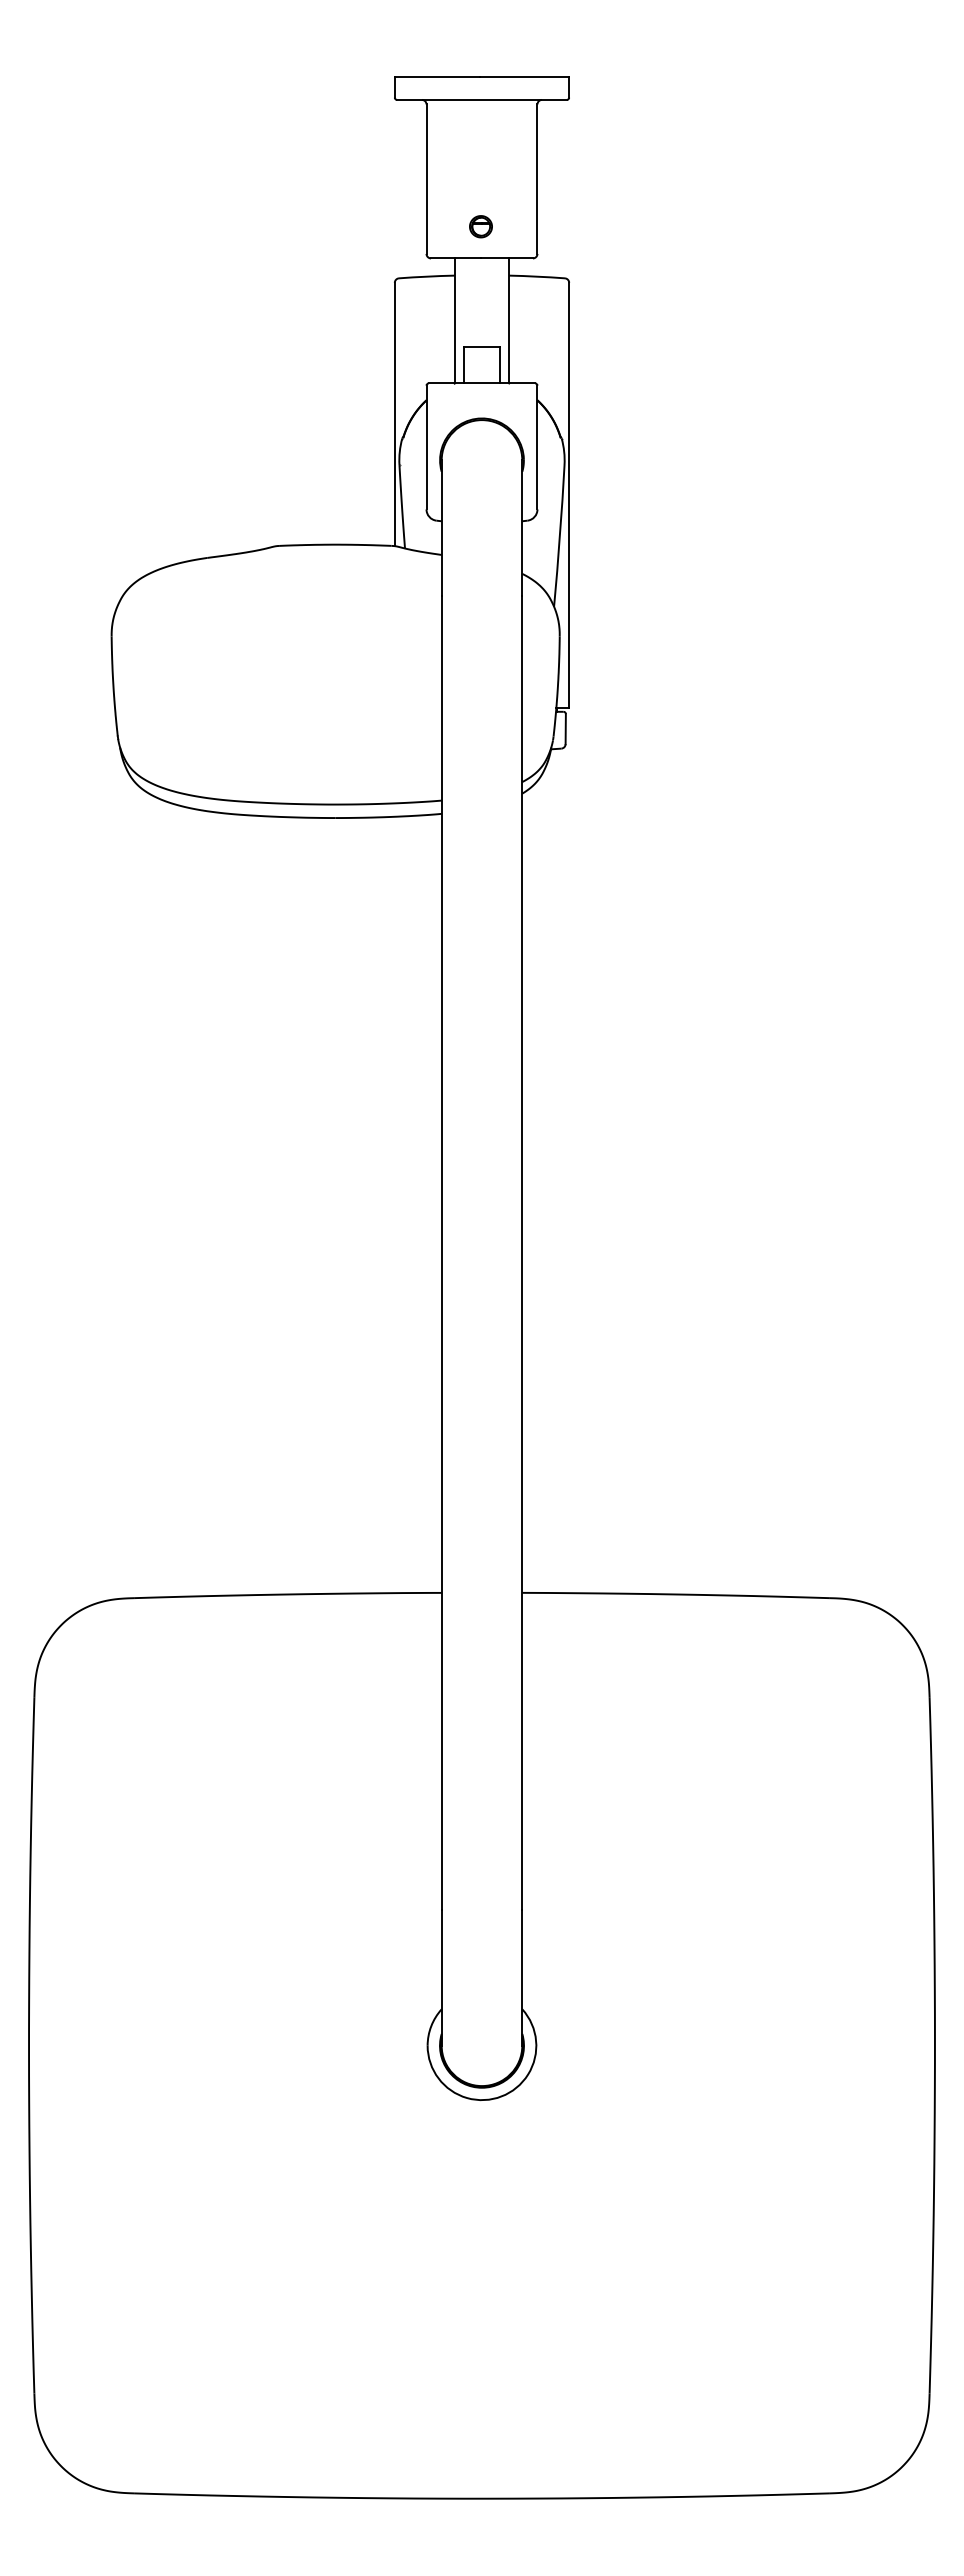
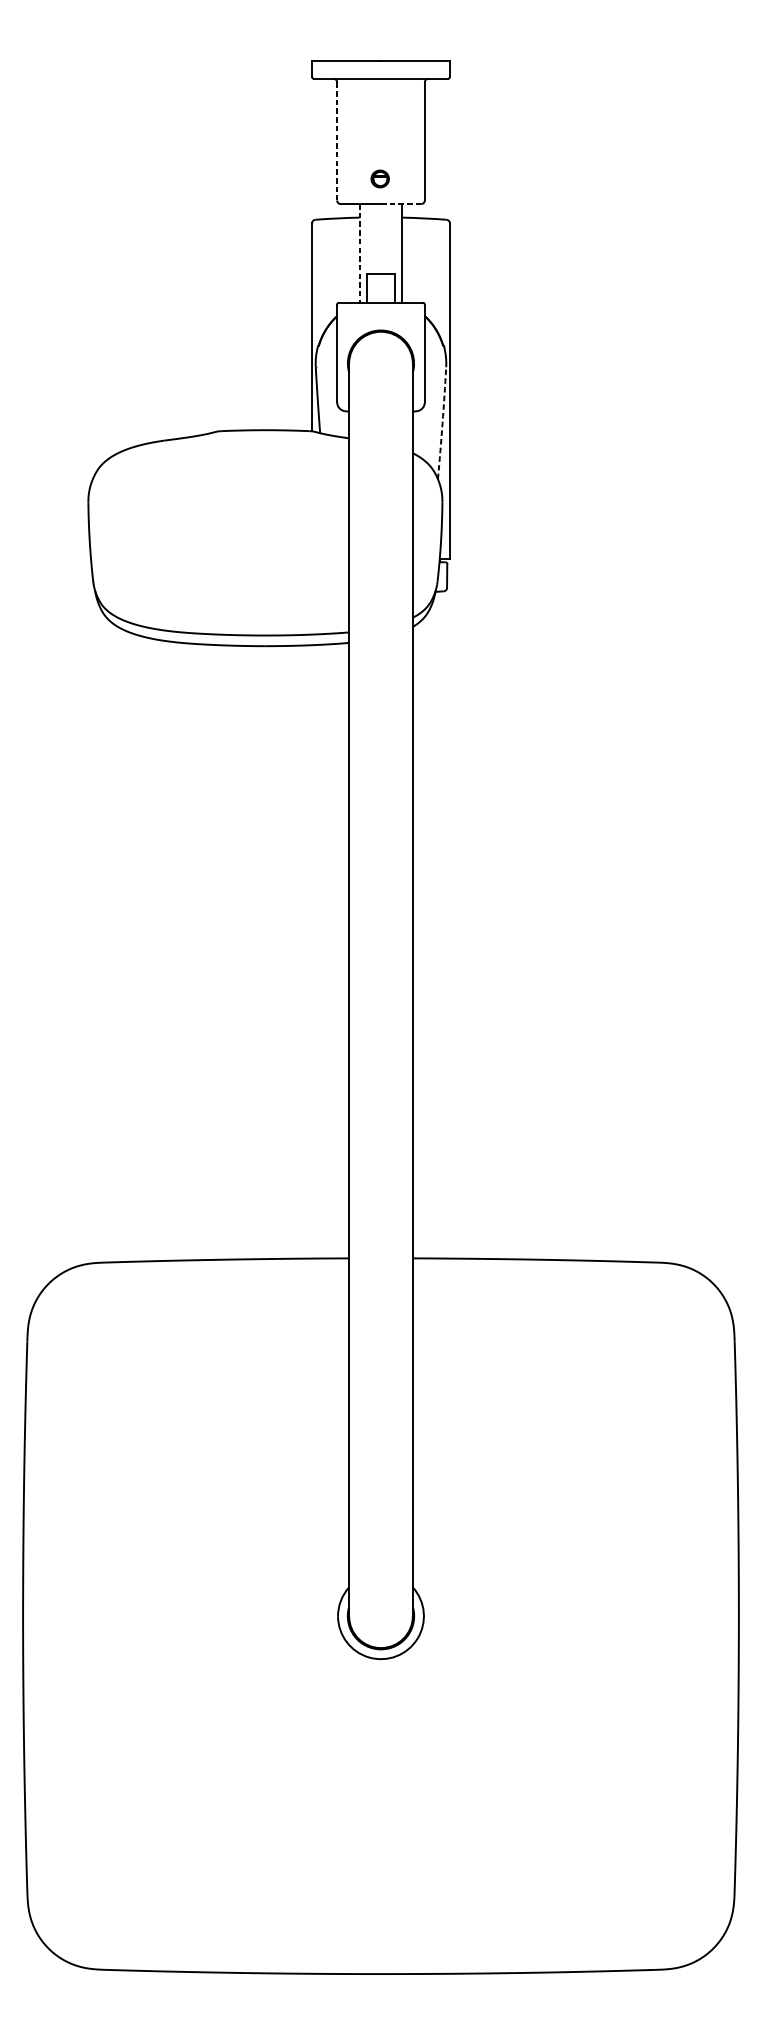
line: (426, 179) -> (337, 141), solid -> dashed
line: (507, 258) -> (401, 204), solid -> dashed
line: (454, 321) -> (359, 253), solid -> dashed
arc: (559, 535) -> (442, 422), solid -> dashed

